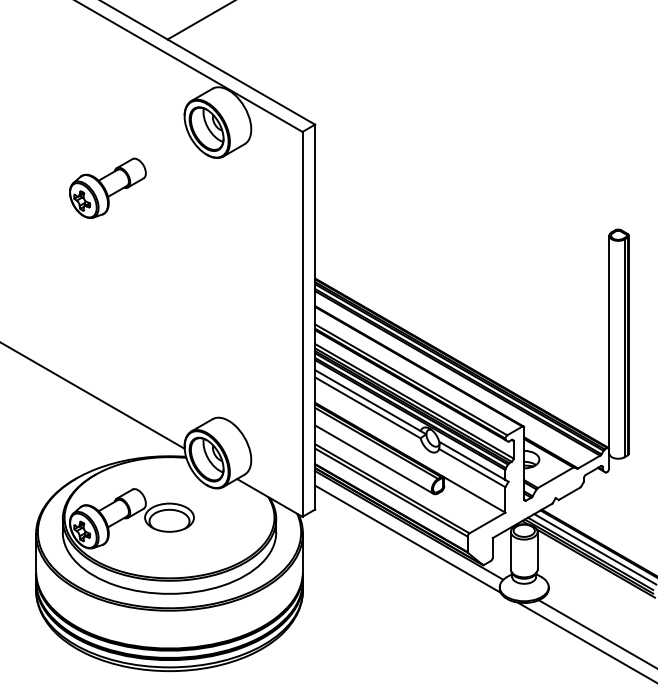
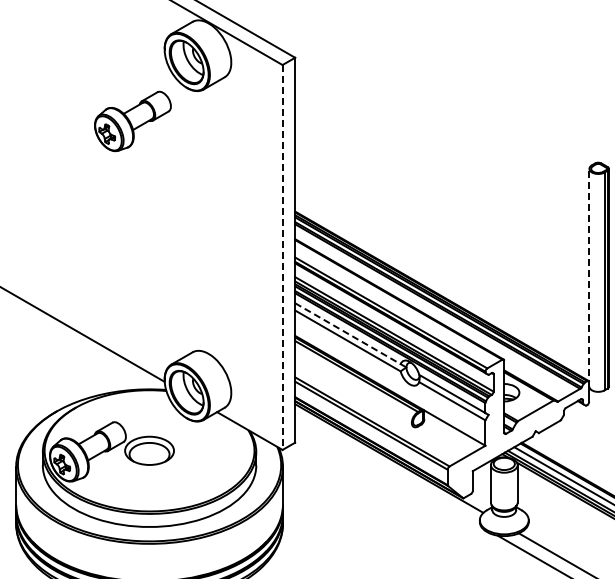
part: (107, 187) -> (132, 120), moved
line: (302, 324) -> (282, 257), solid -> dashed
line: (609, 344) -> (589, 277), solid -> dashed
line: (367, 400) -> (347, 333), solid -> dashed
line: (374, 459) -> (354, 392), removed
line: (407, 538) -> (387, 471), removed

